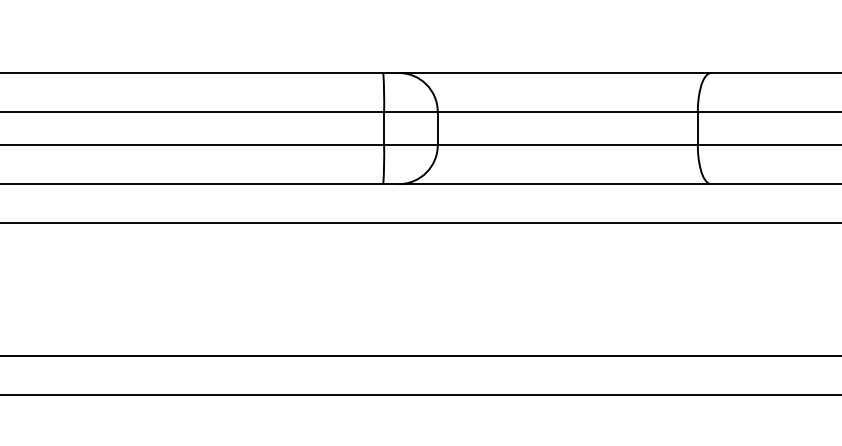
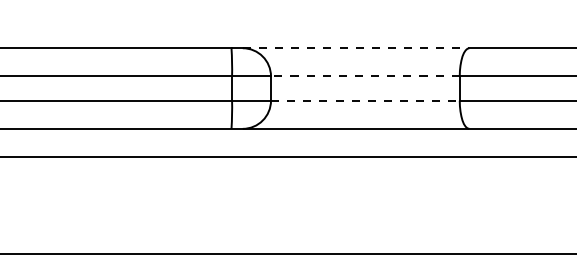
line: (555, 73) -> (356, 48), solid -> dashed
line: (567, 111) -> (365, 76), solid -> dashed
line: (568, 145) -> (365, 100), solid -> dashed

